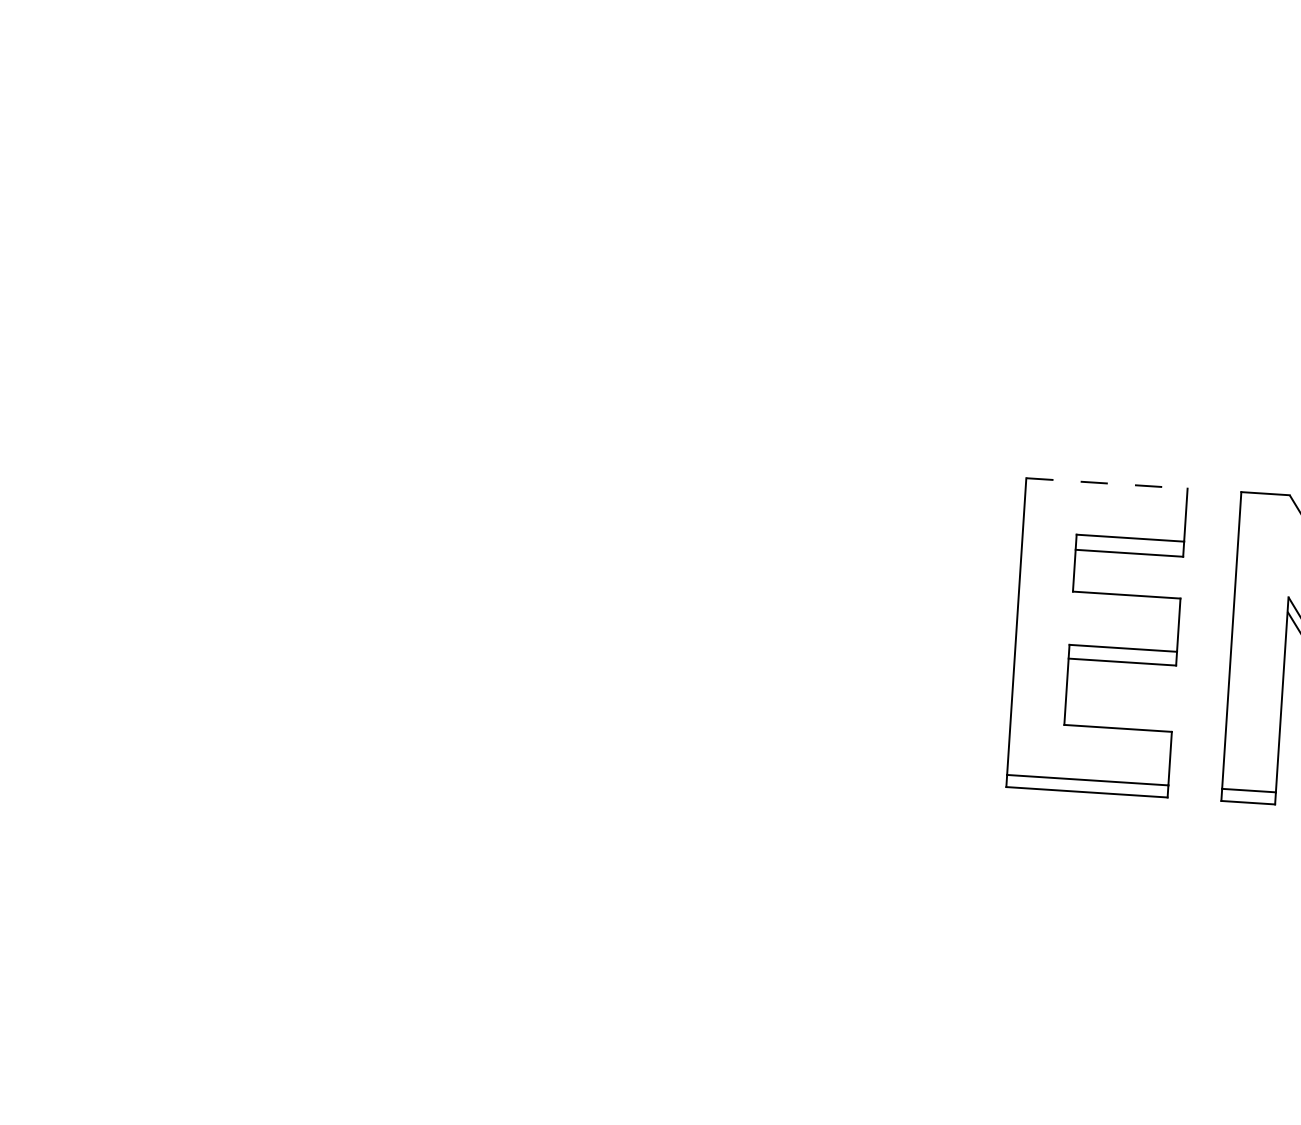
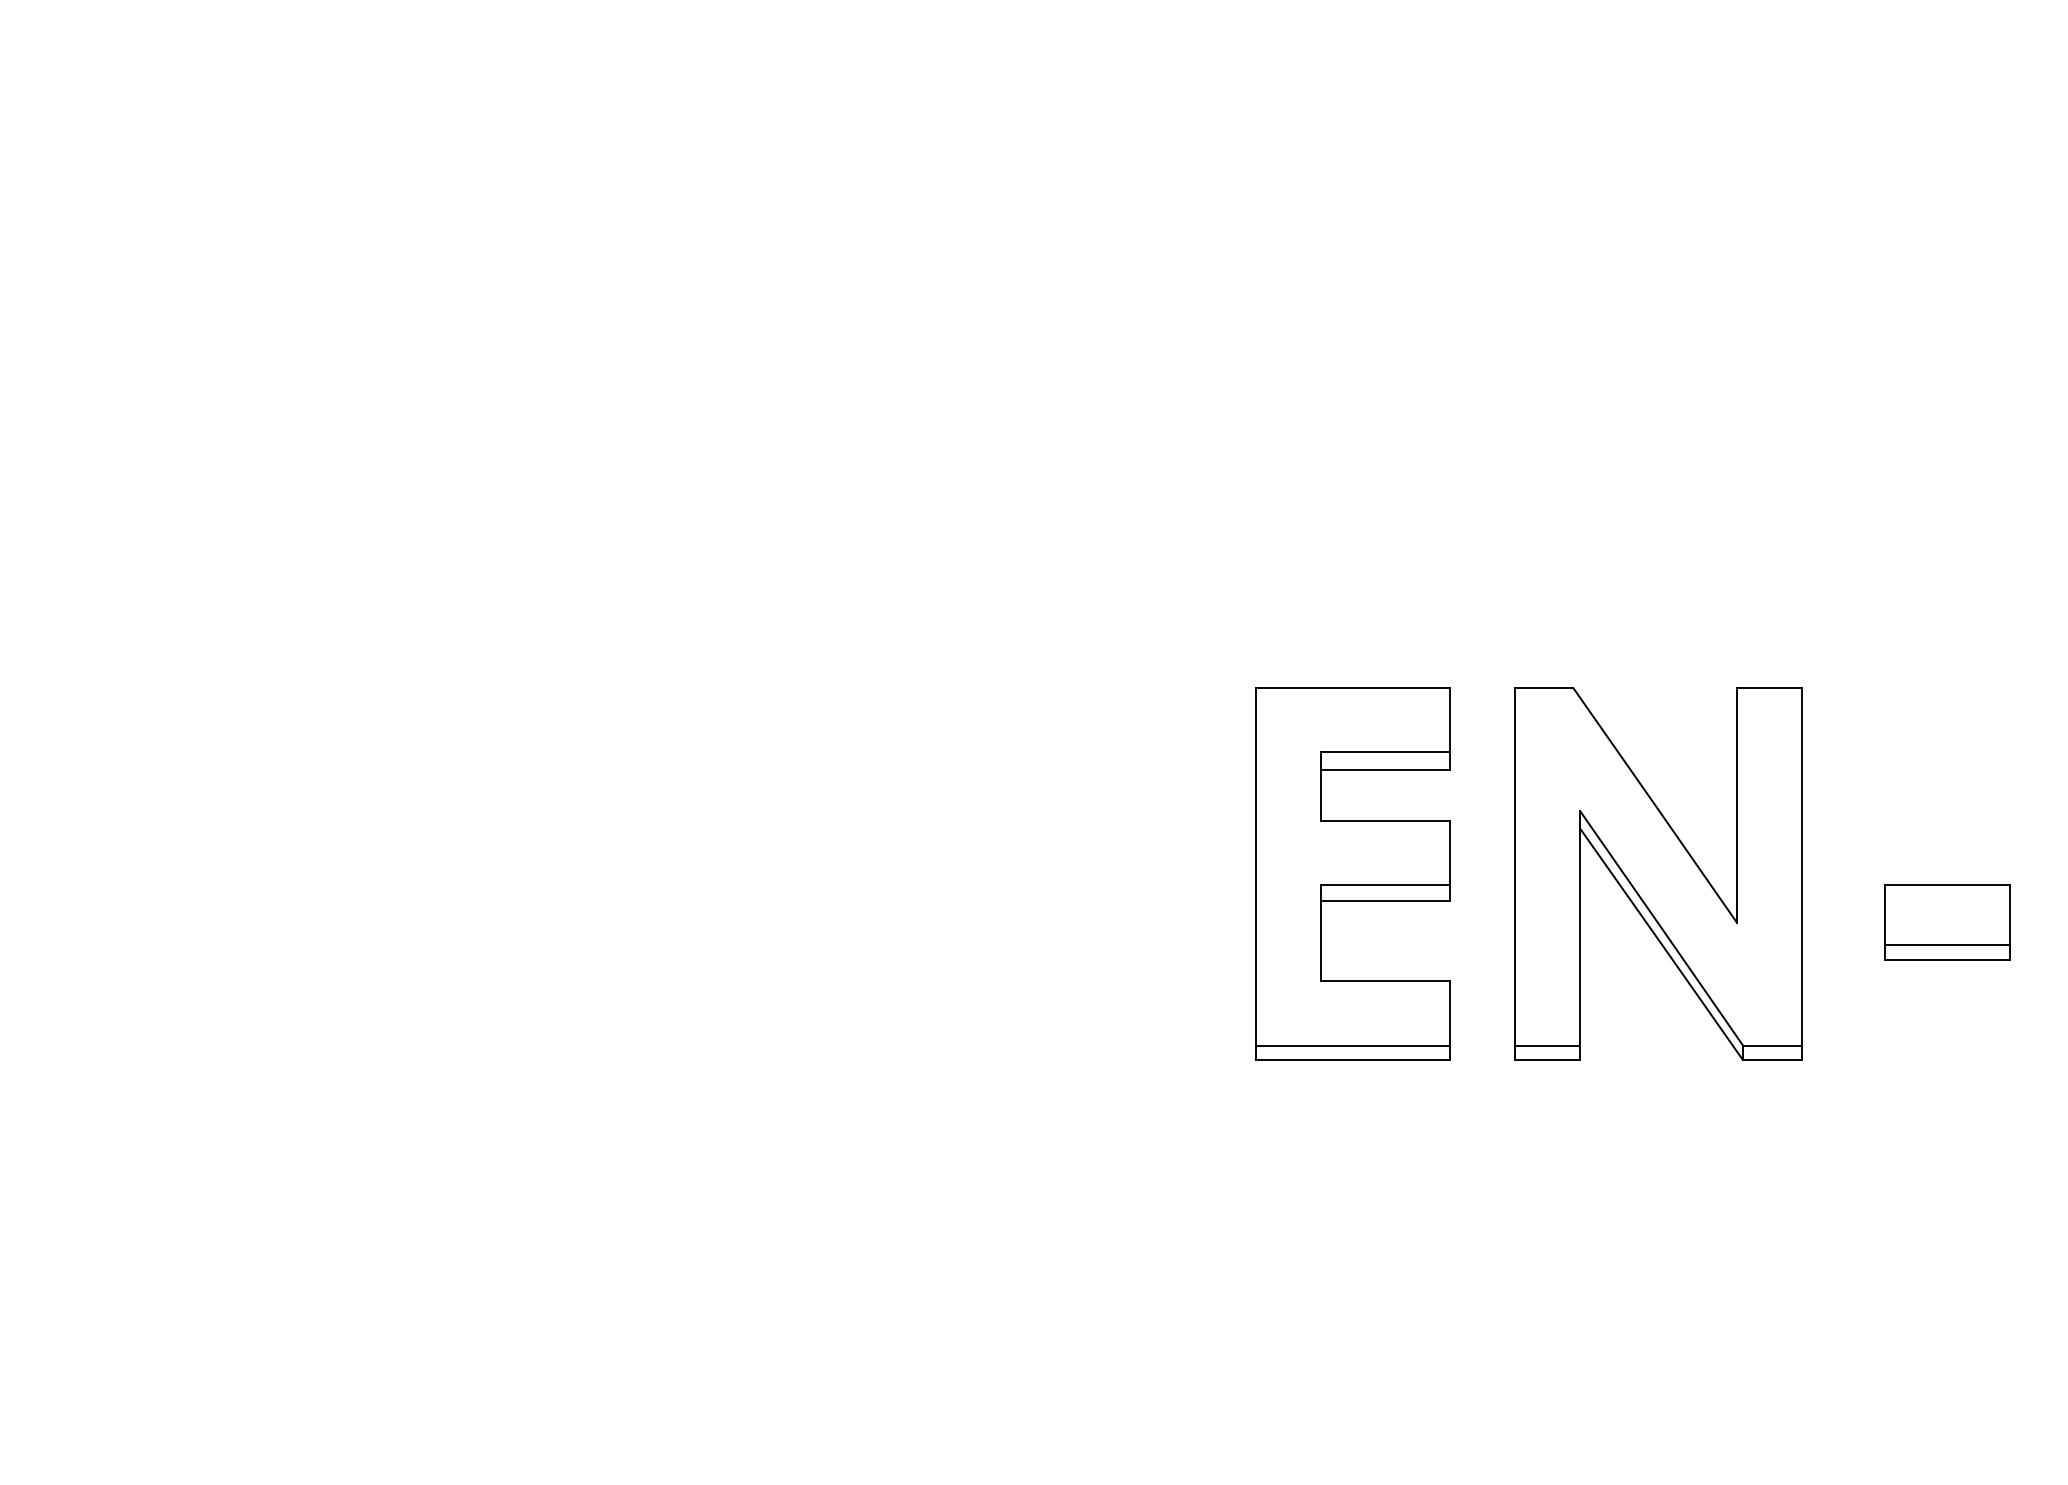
line: (1107, 483) -> (1353, 688), dashed -> solid

